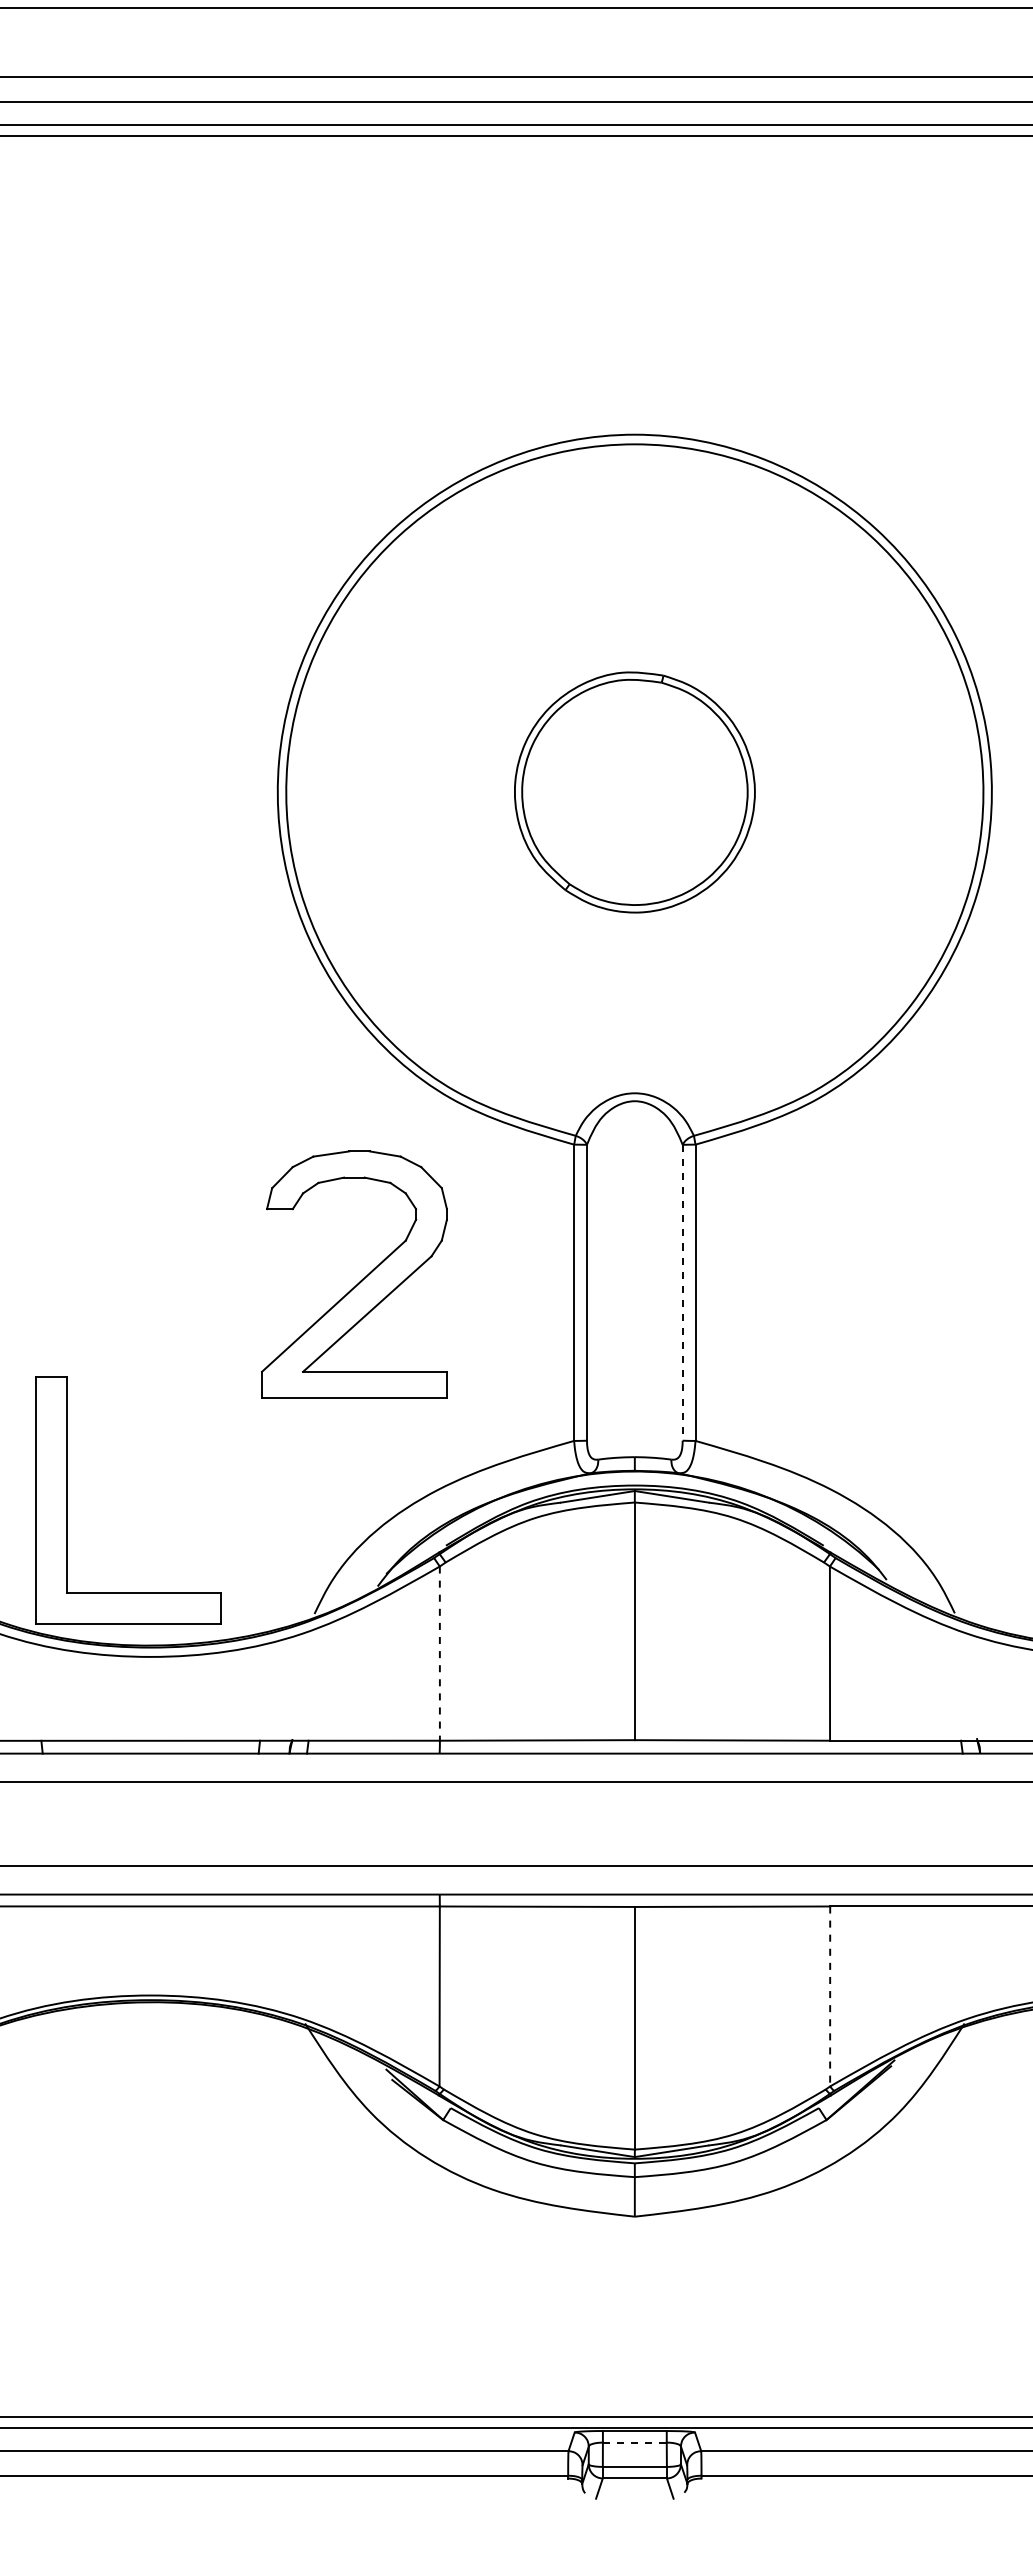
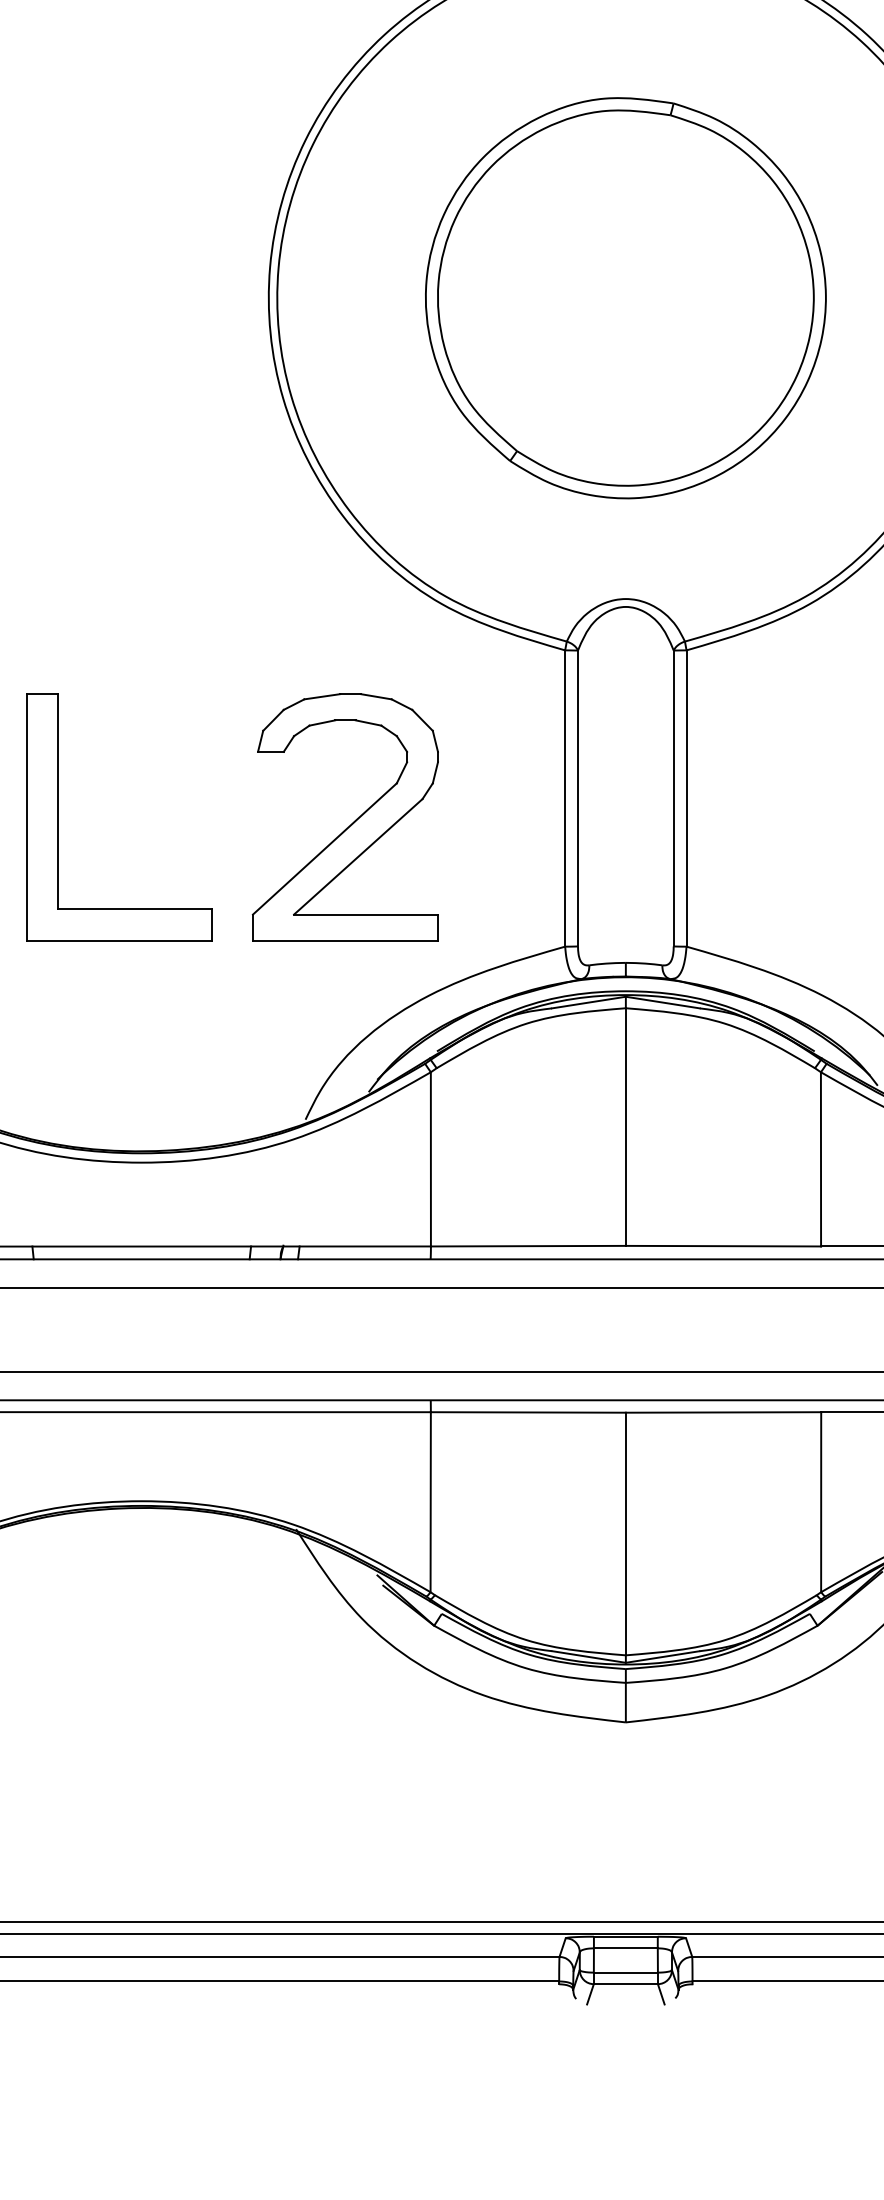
part: (634, 792) -> (625, 298), size x1.67
part: (360, 1280) -> (351, 823), moved
line: (682, 1292) -> (673, 798), dashed -> solid
part: (67, 1500) -> (58, 817), moved
line: (439, 1654) -> (430, 1160), dashed -> solid
line: (830, 1996) -> (821, 1502), dashed -> solid
line: (634, 2442) -> (625, 1948), dashed -> solid

